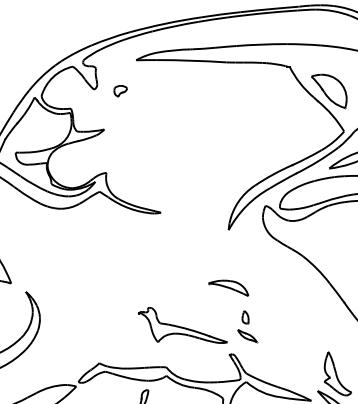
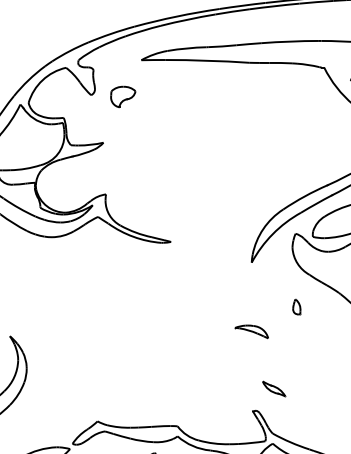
part: (120, 91) -> (122, 97), size x1.6
part: (228, 287) -> (251, 331), size x0.7
part: (245, 317) -> (296, 307), moved
part: (182, 325) -> (196, 376), removed

